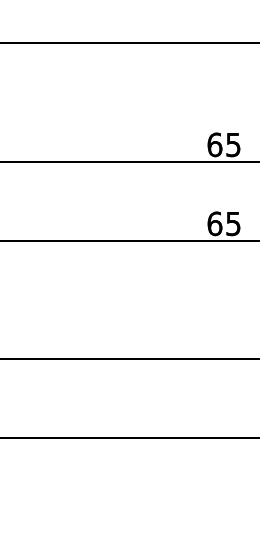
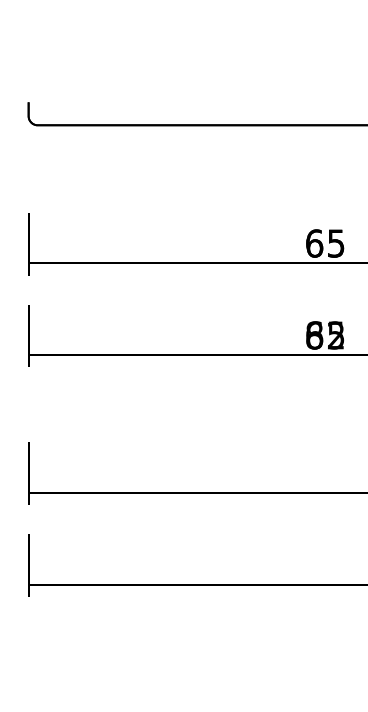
text: (224, 223) -> (325, 335), 65 -> 82

